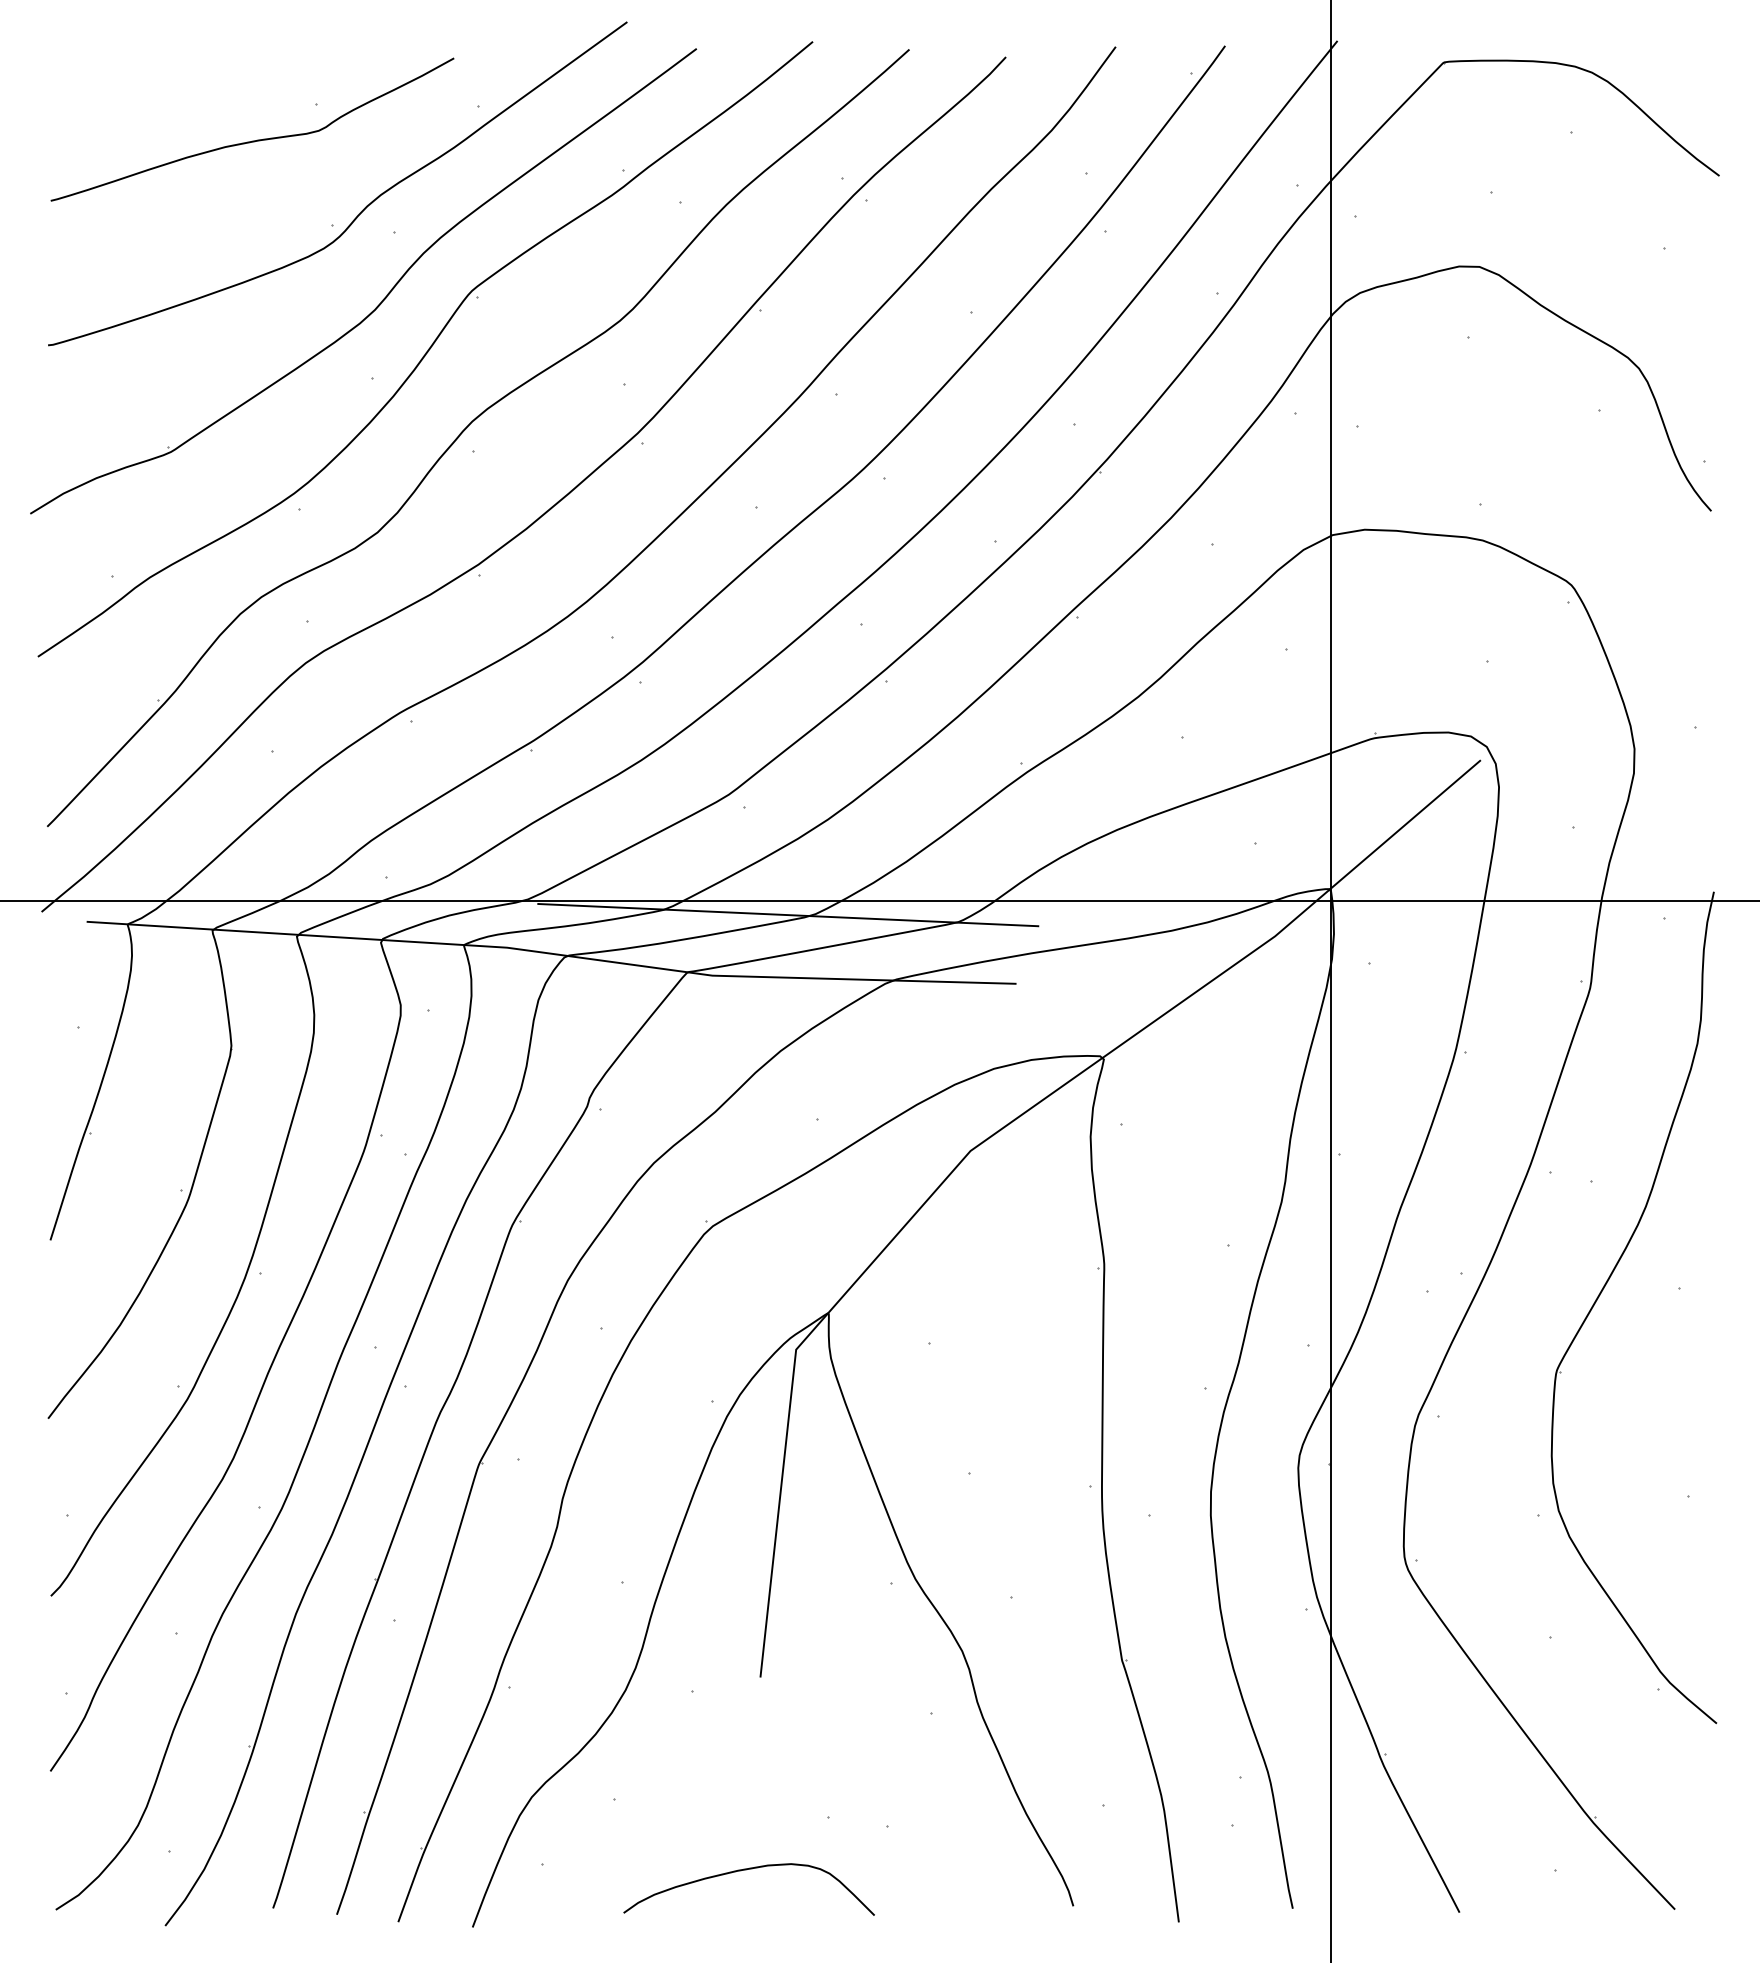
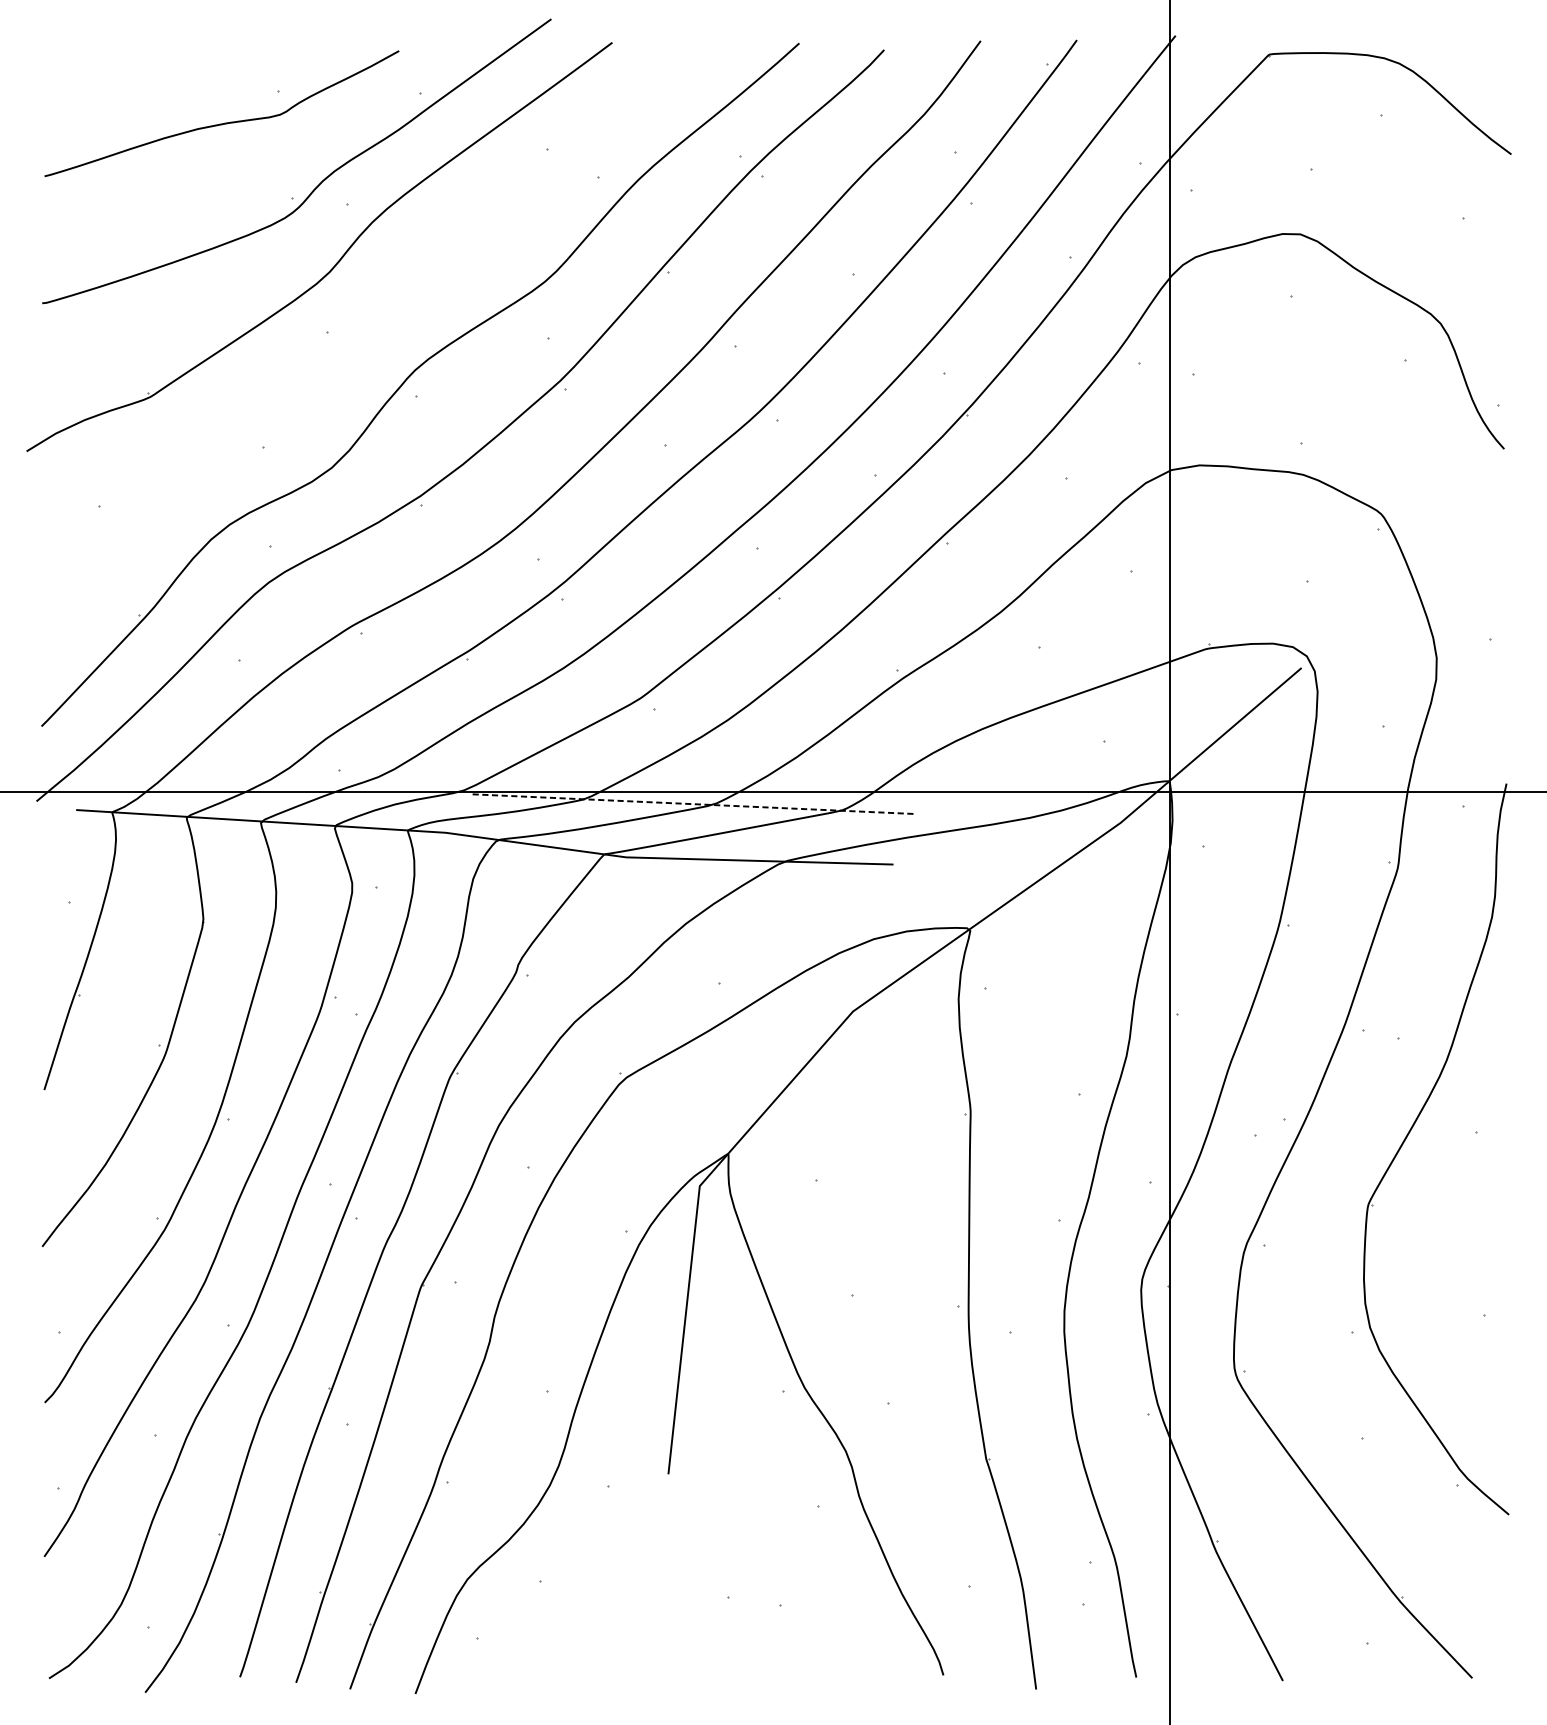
part: (425, 349) -> (373, 306), removed
line: (787, 915) -> (692, 804), solid -> dashed
curve: (746, 1870) -> (656, 1643), removed

